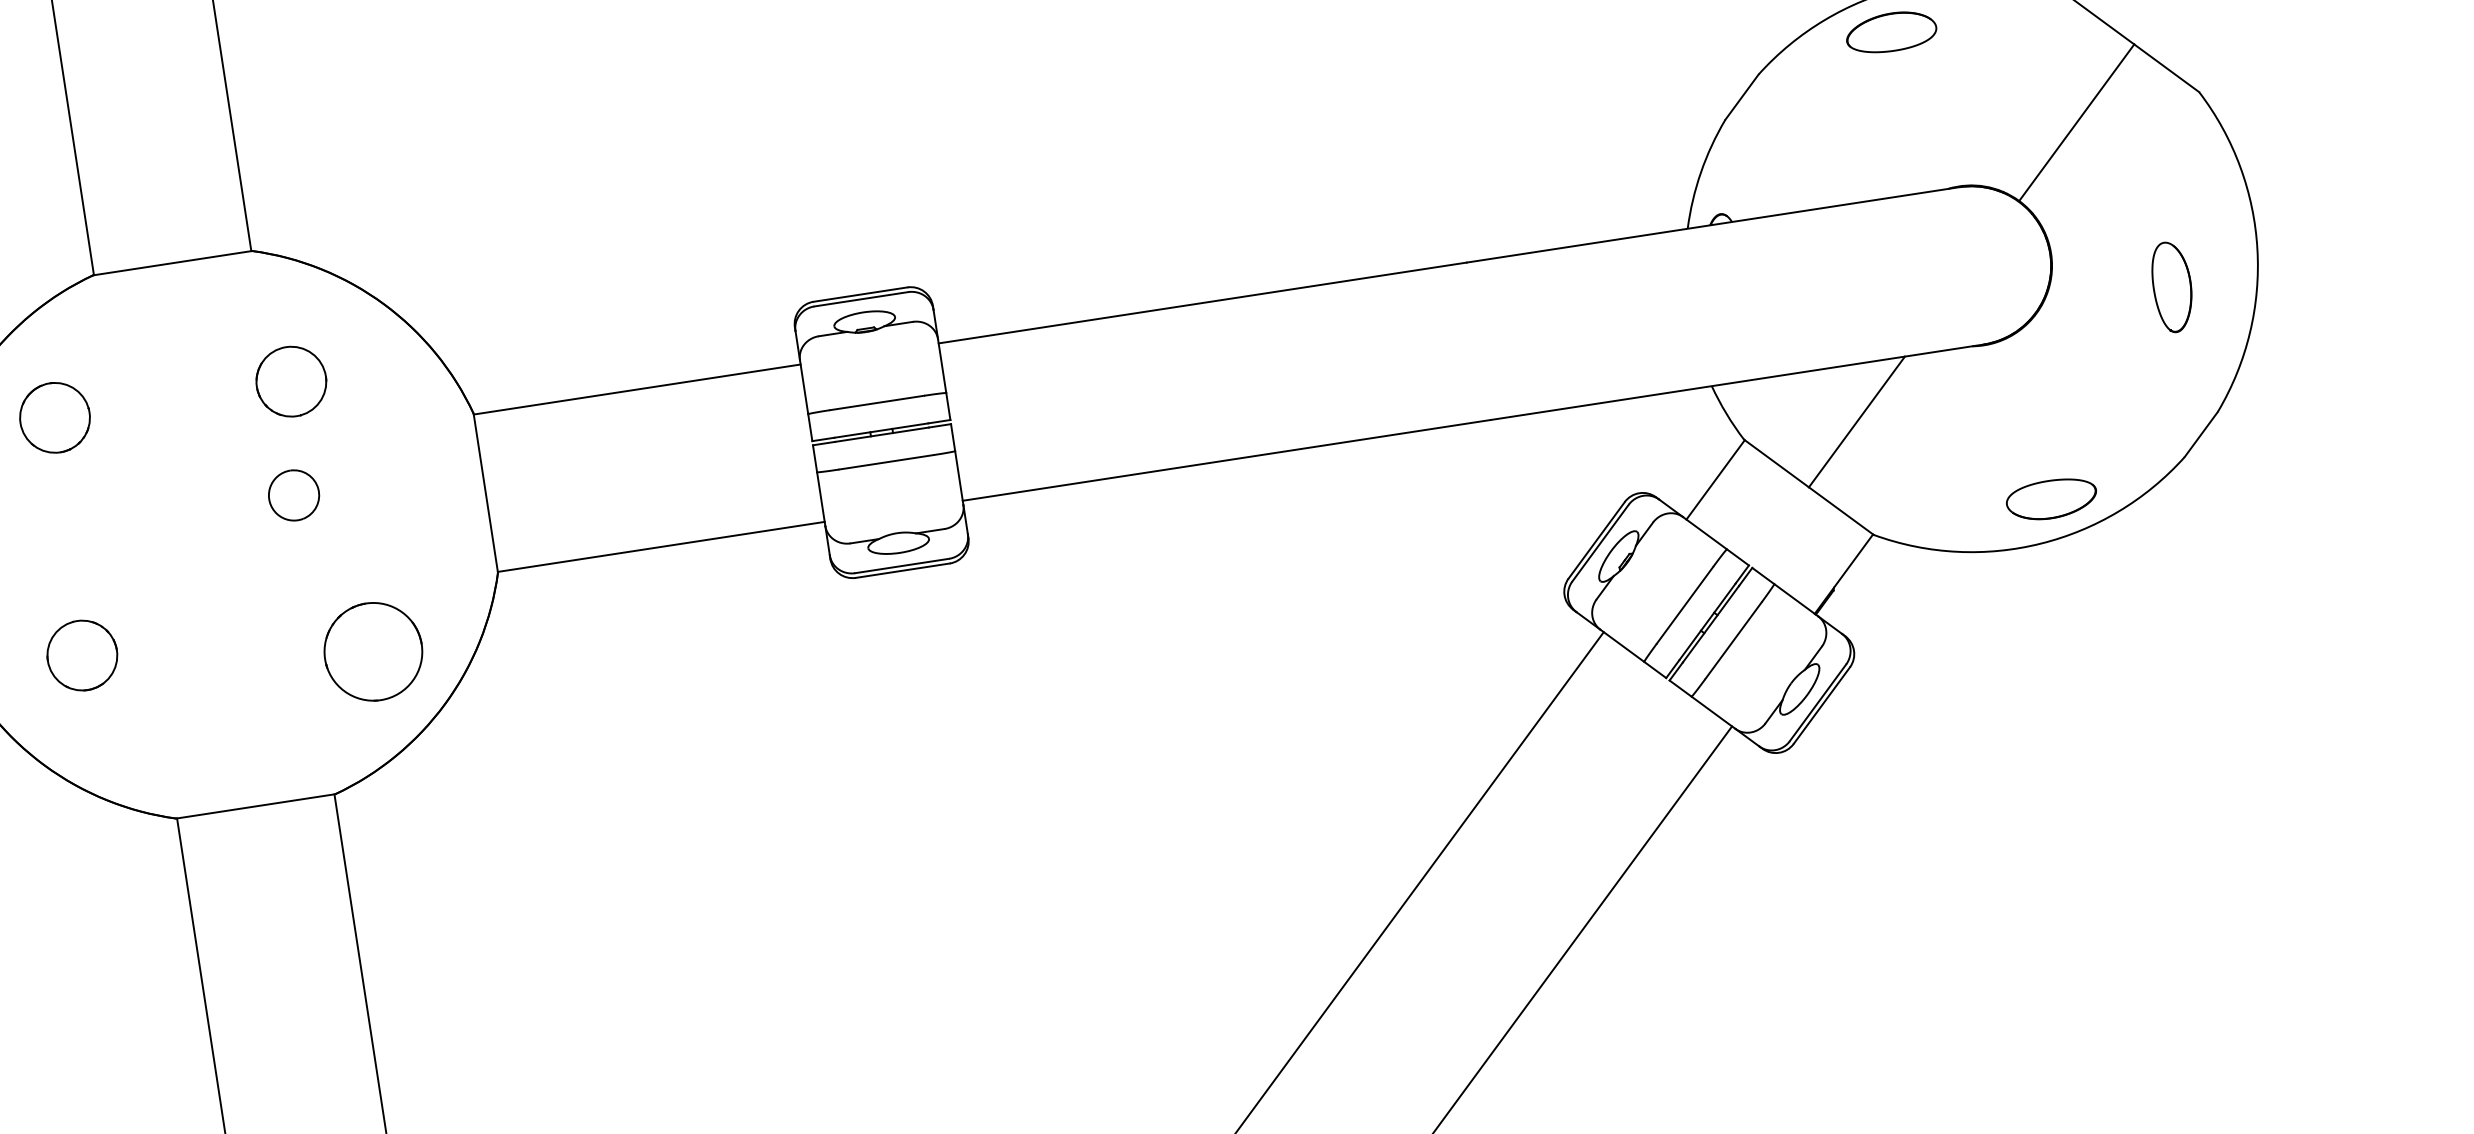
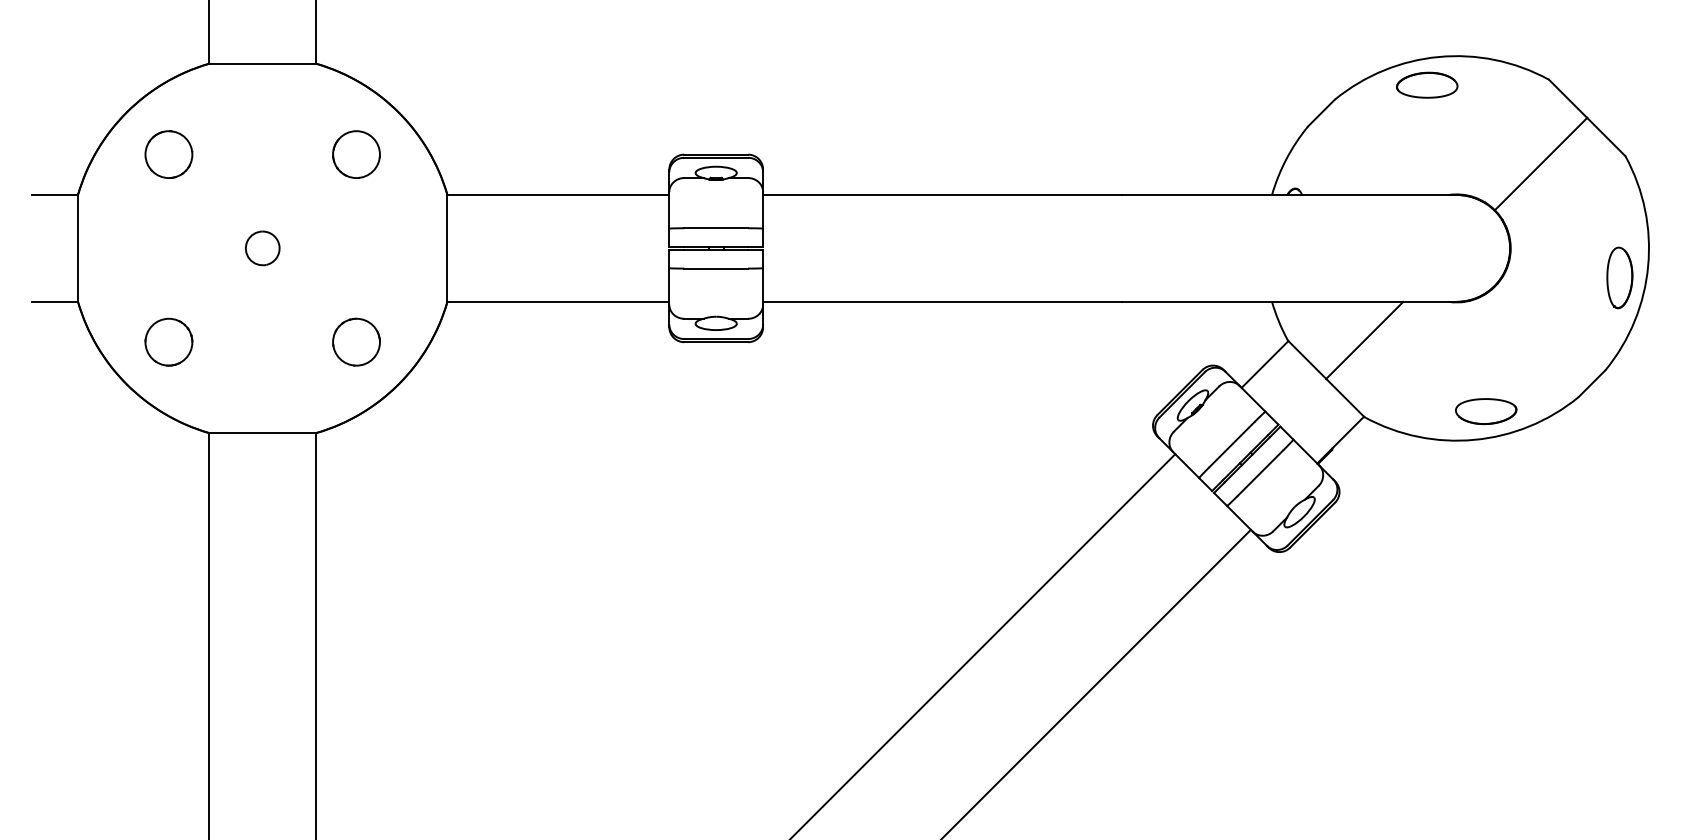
part: (2171, 286) -> (1619, 277), moved
circle: (291, 381) -> (356, 154), moved
part: (293, 495) -> (262, 248), moved
part: (373, 650) -> (356, 341), size x0.71
part: (81, 654) -> (168, 341), moved

